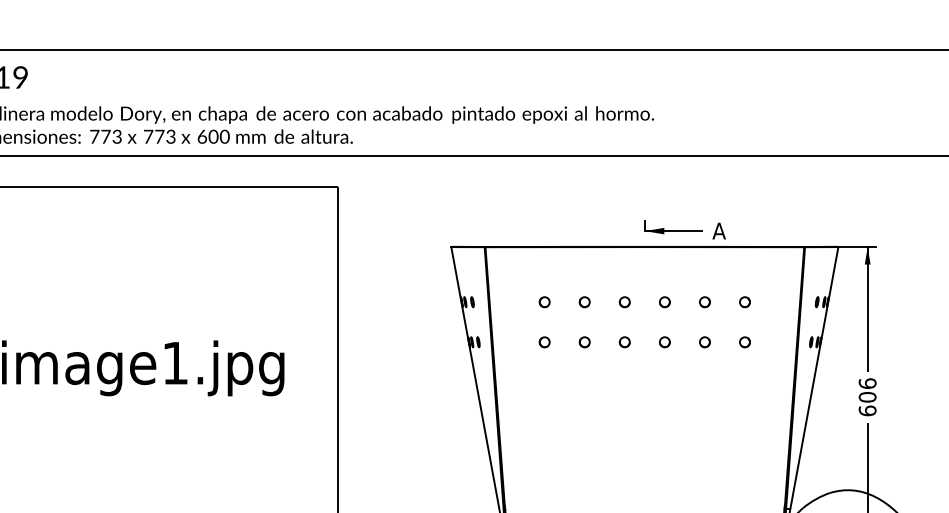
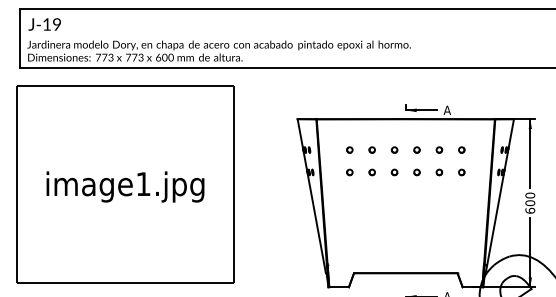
text: (866, 383) -> (529, 195), 606 -> 600

